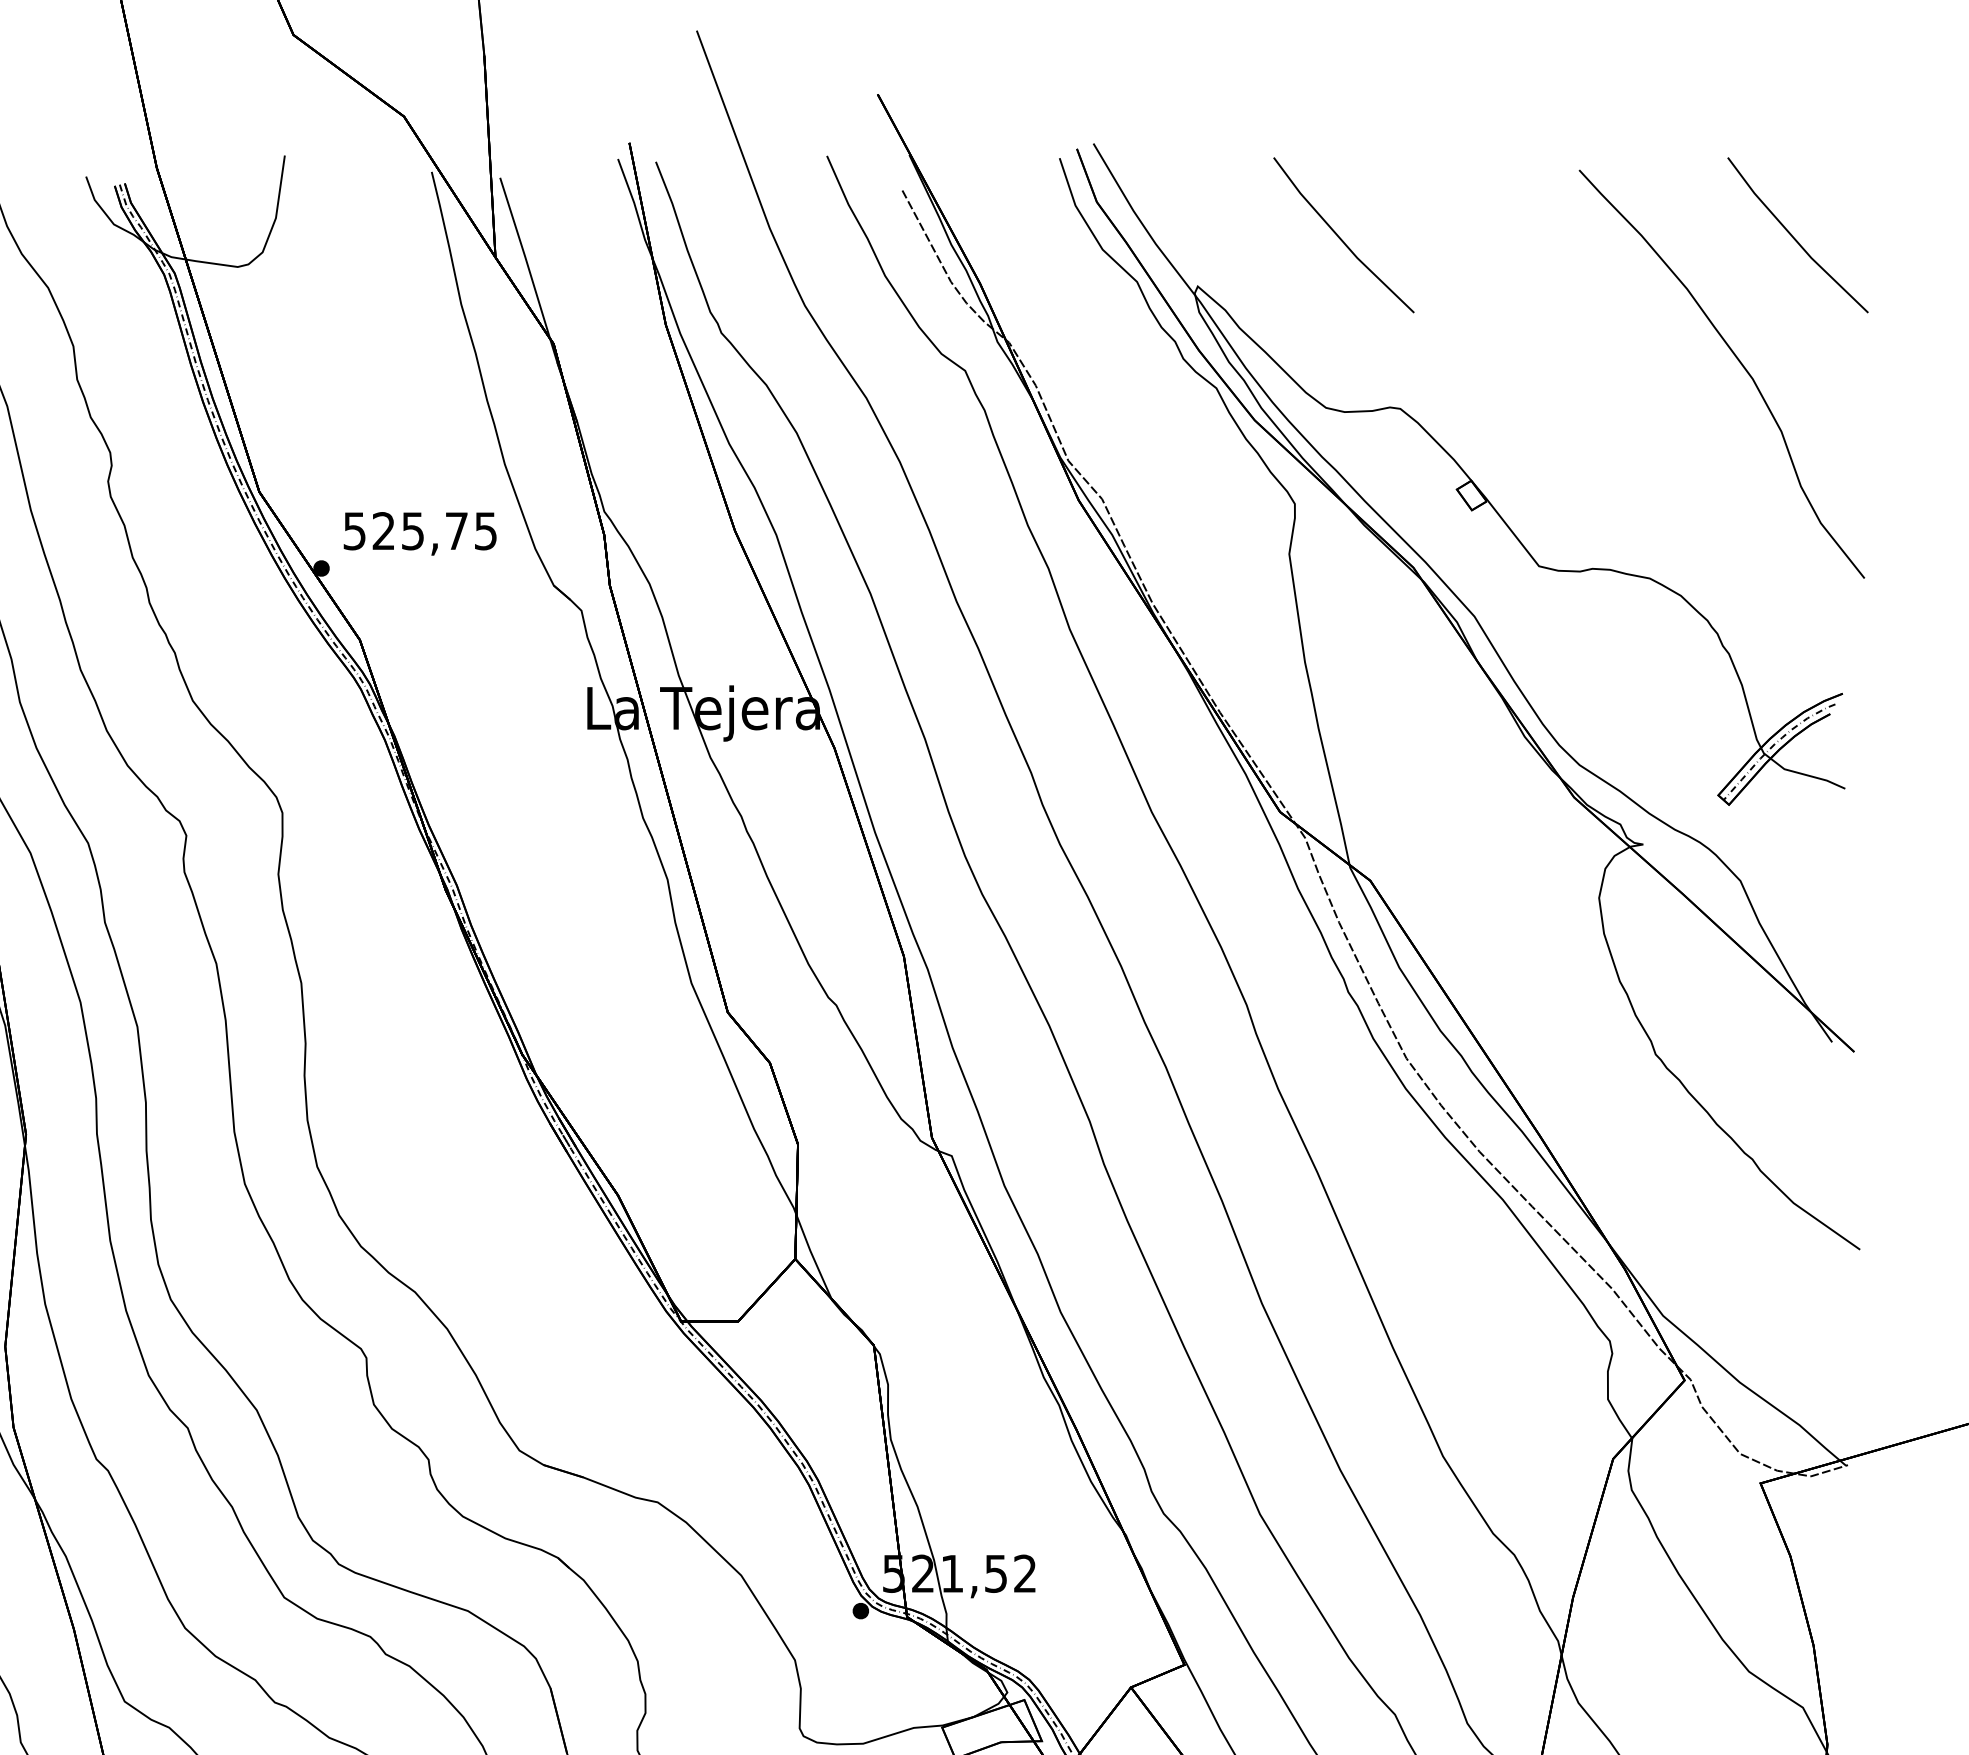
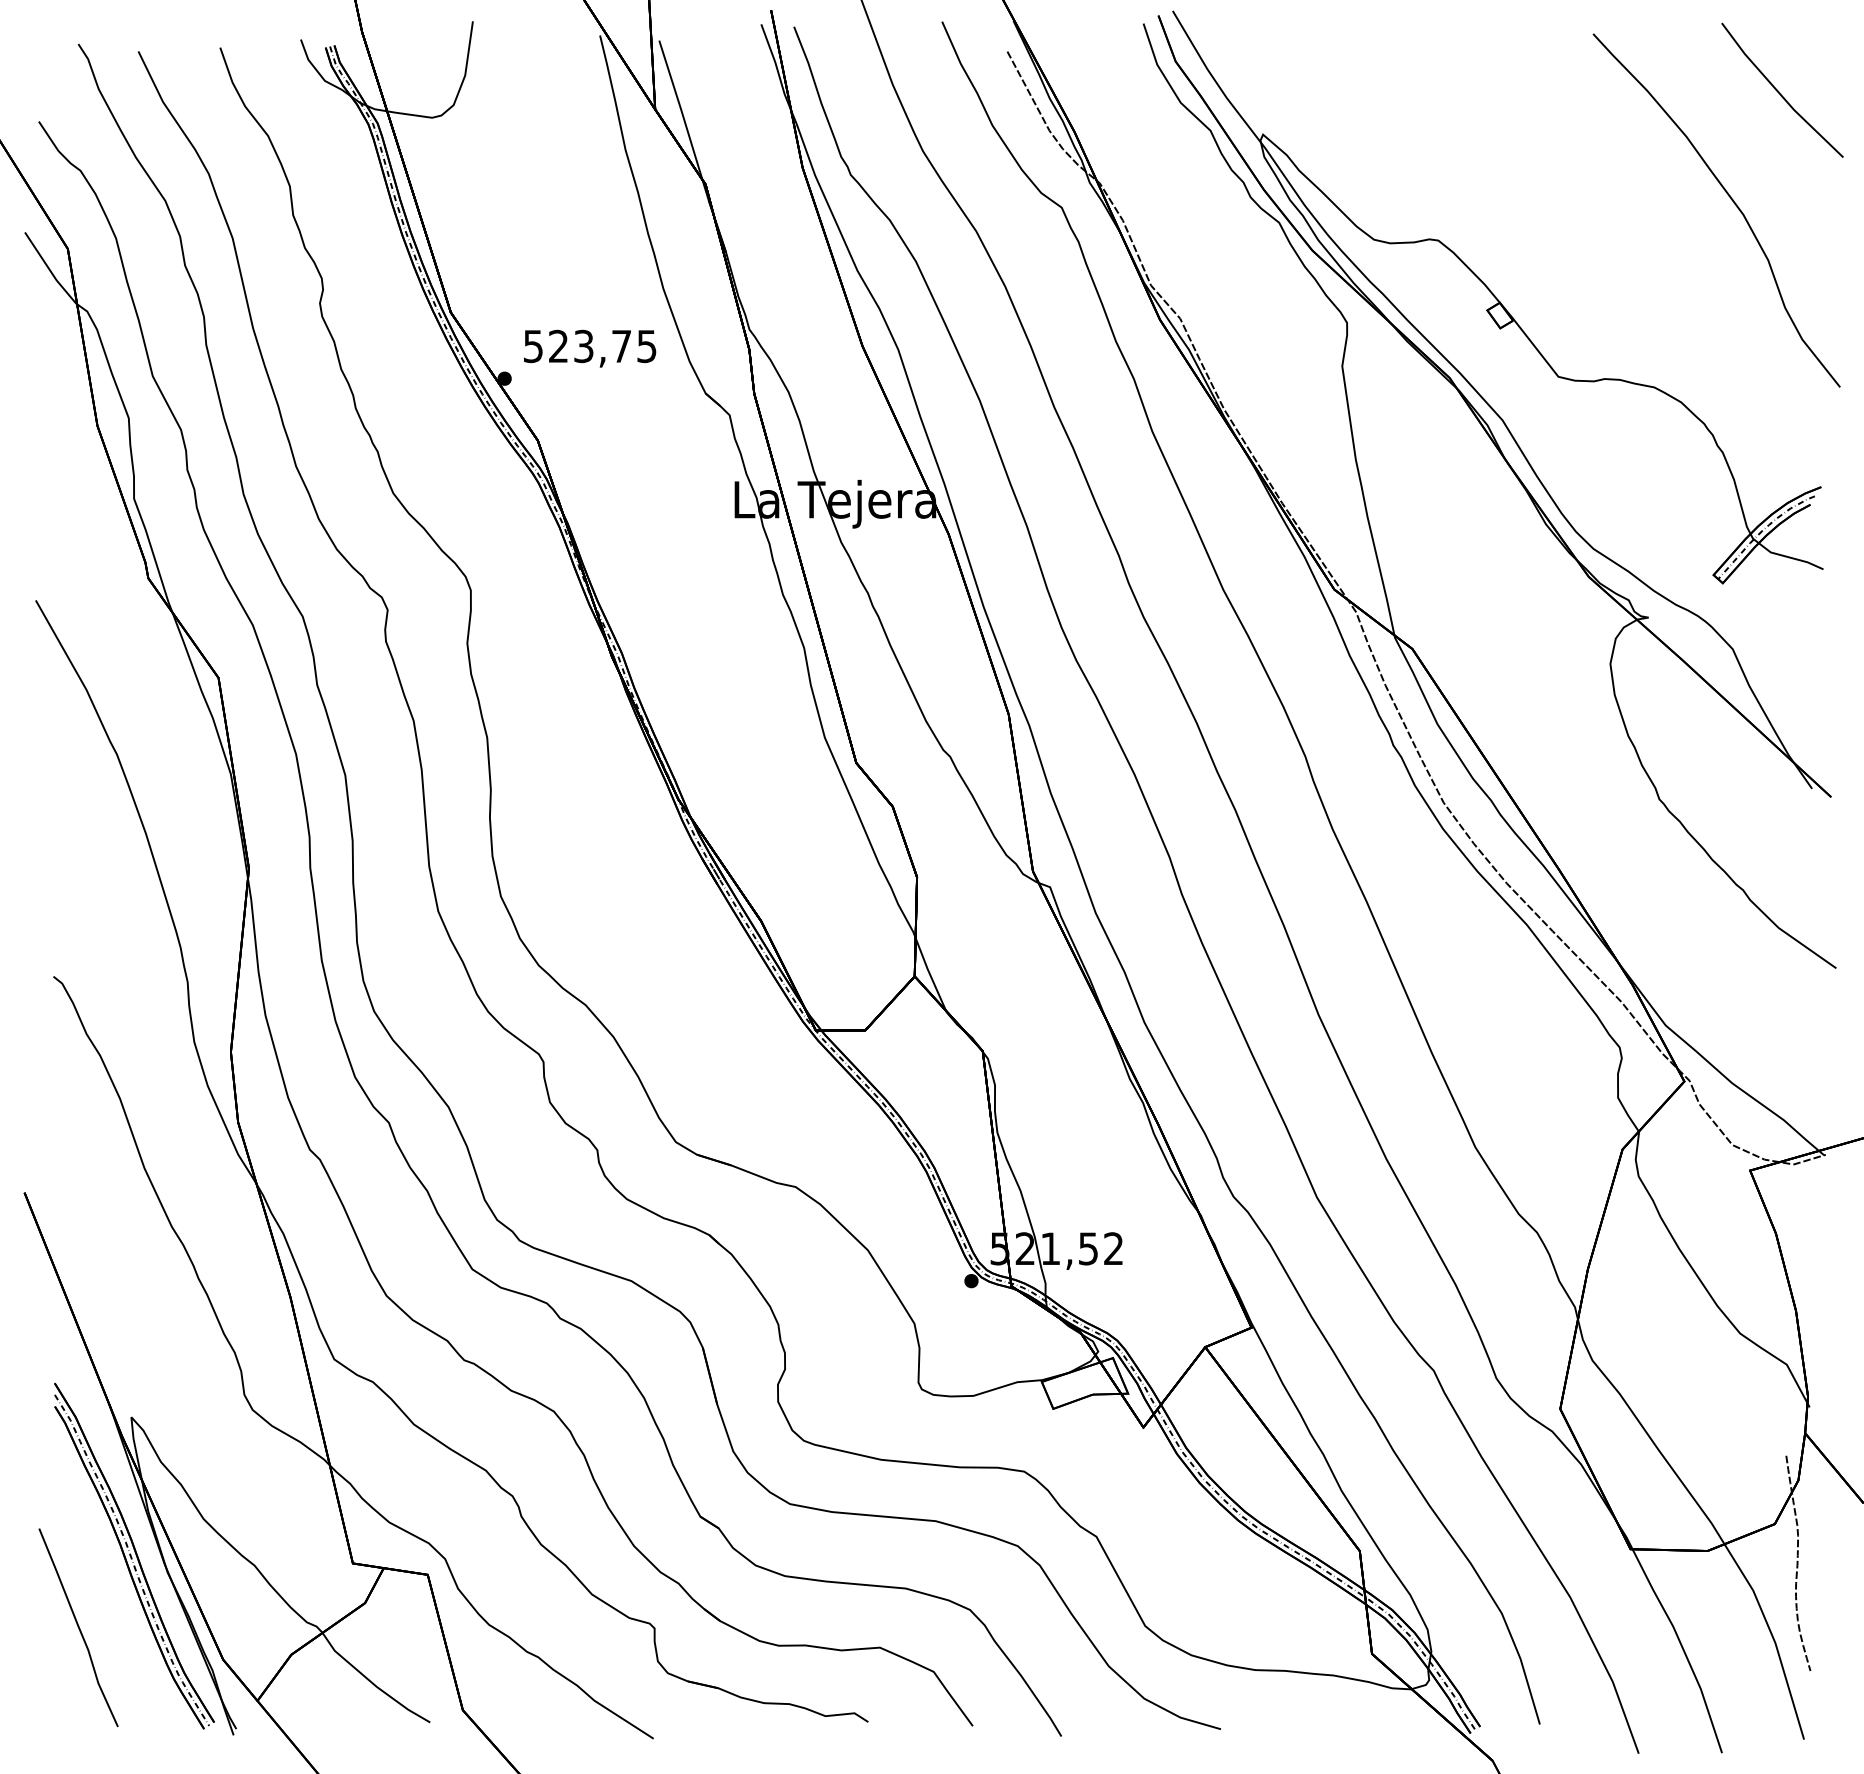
line: (1340, 236) -> (1386, 91), removed
text: (413, 530) -> (584, 345), 525,75 -> 523,75

